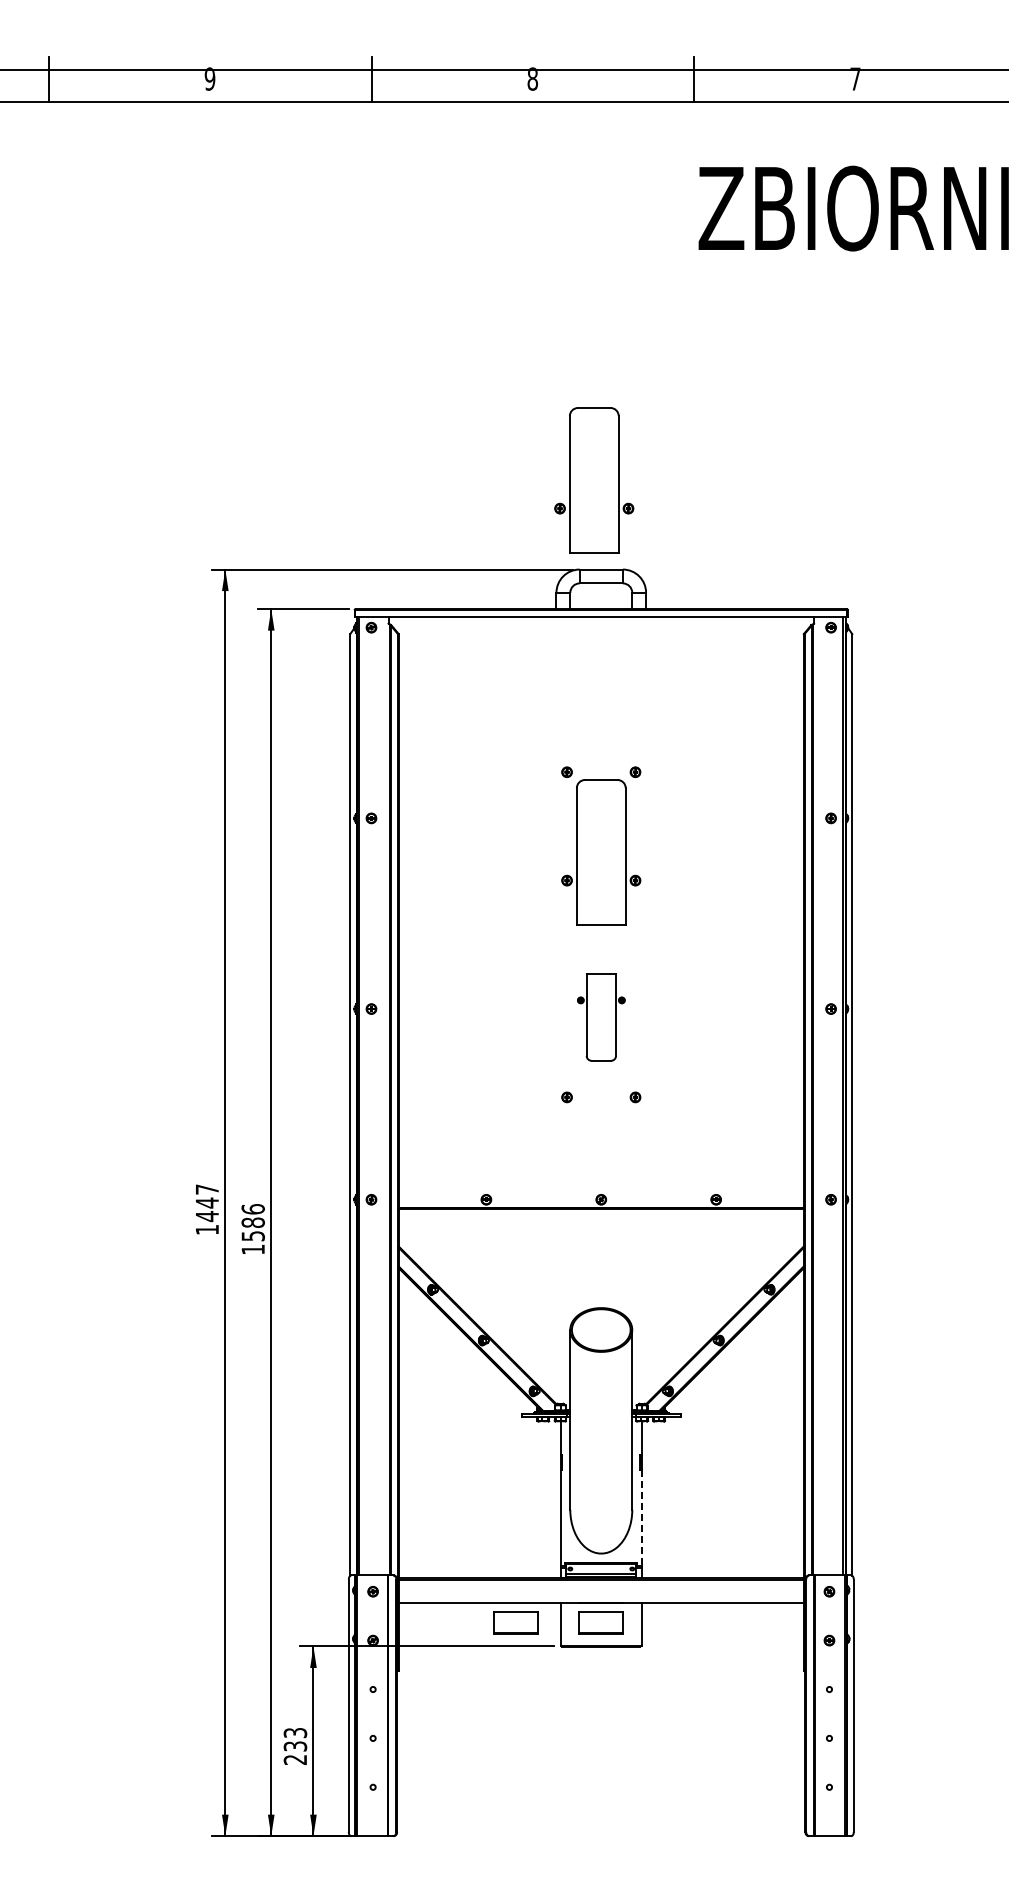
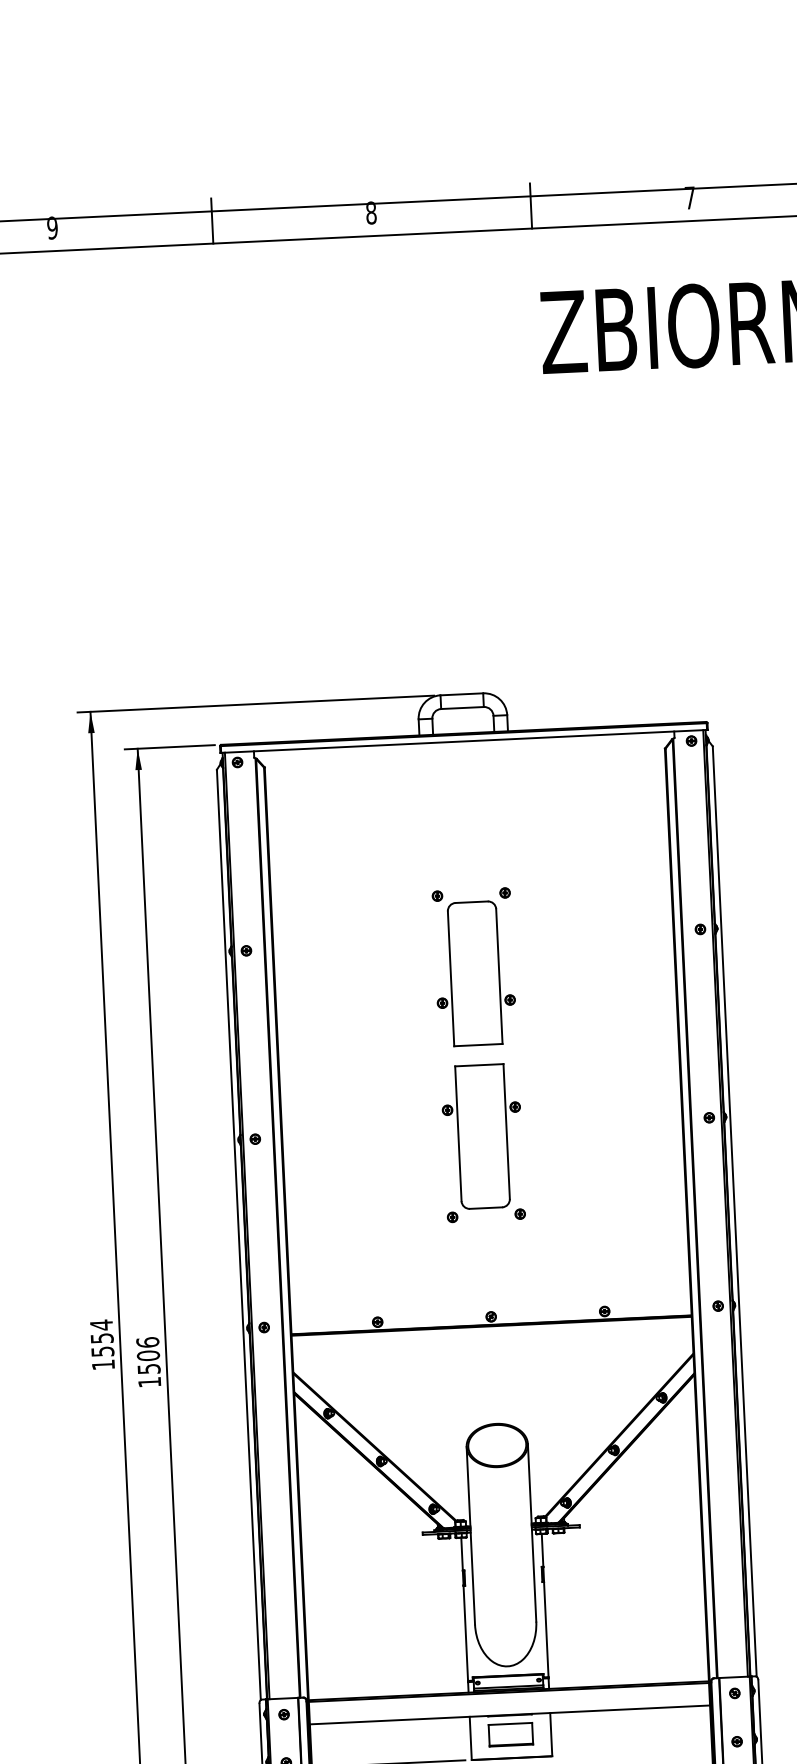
part: (594, 480) -> (451, 606), removed
part: (601, 1017) -> (482, 1136), size x1.67
text: (207, 1203) -> (102, 1338), 1447 -> 1554
text: (252, 1222) -> (147, 1355), 1586 -> 1506
line: (642, 1518) -> (546, 1629), dashed -> solid
part: (515, 1622) -> (426, 1738), removed

